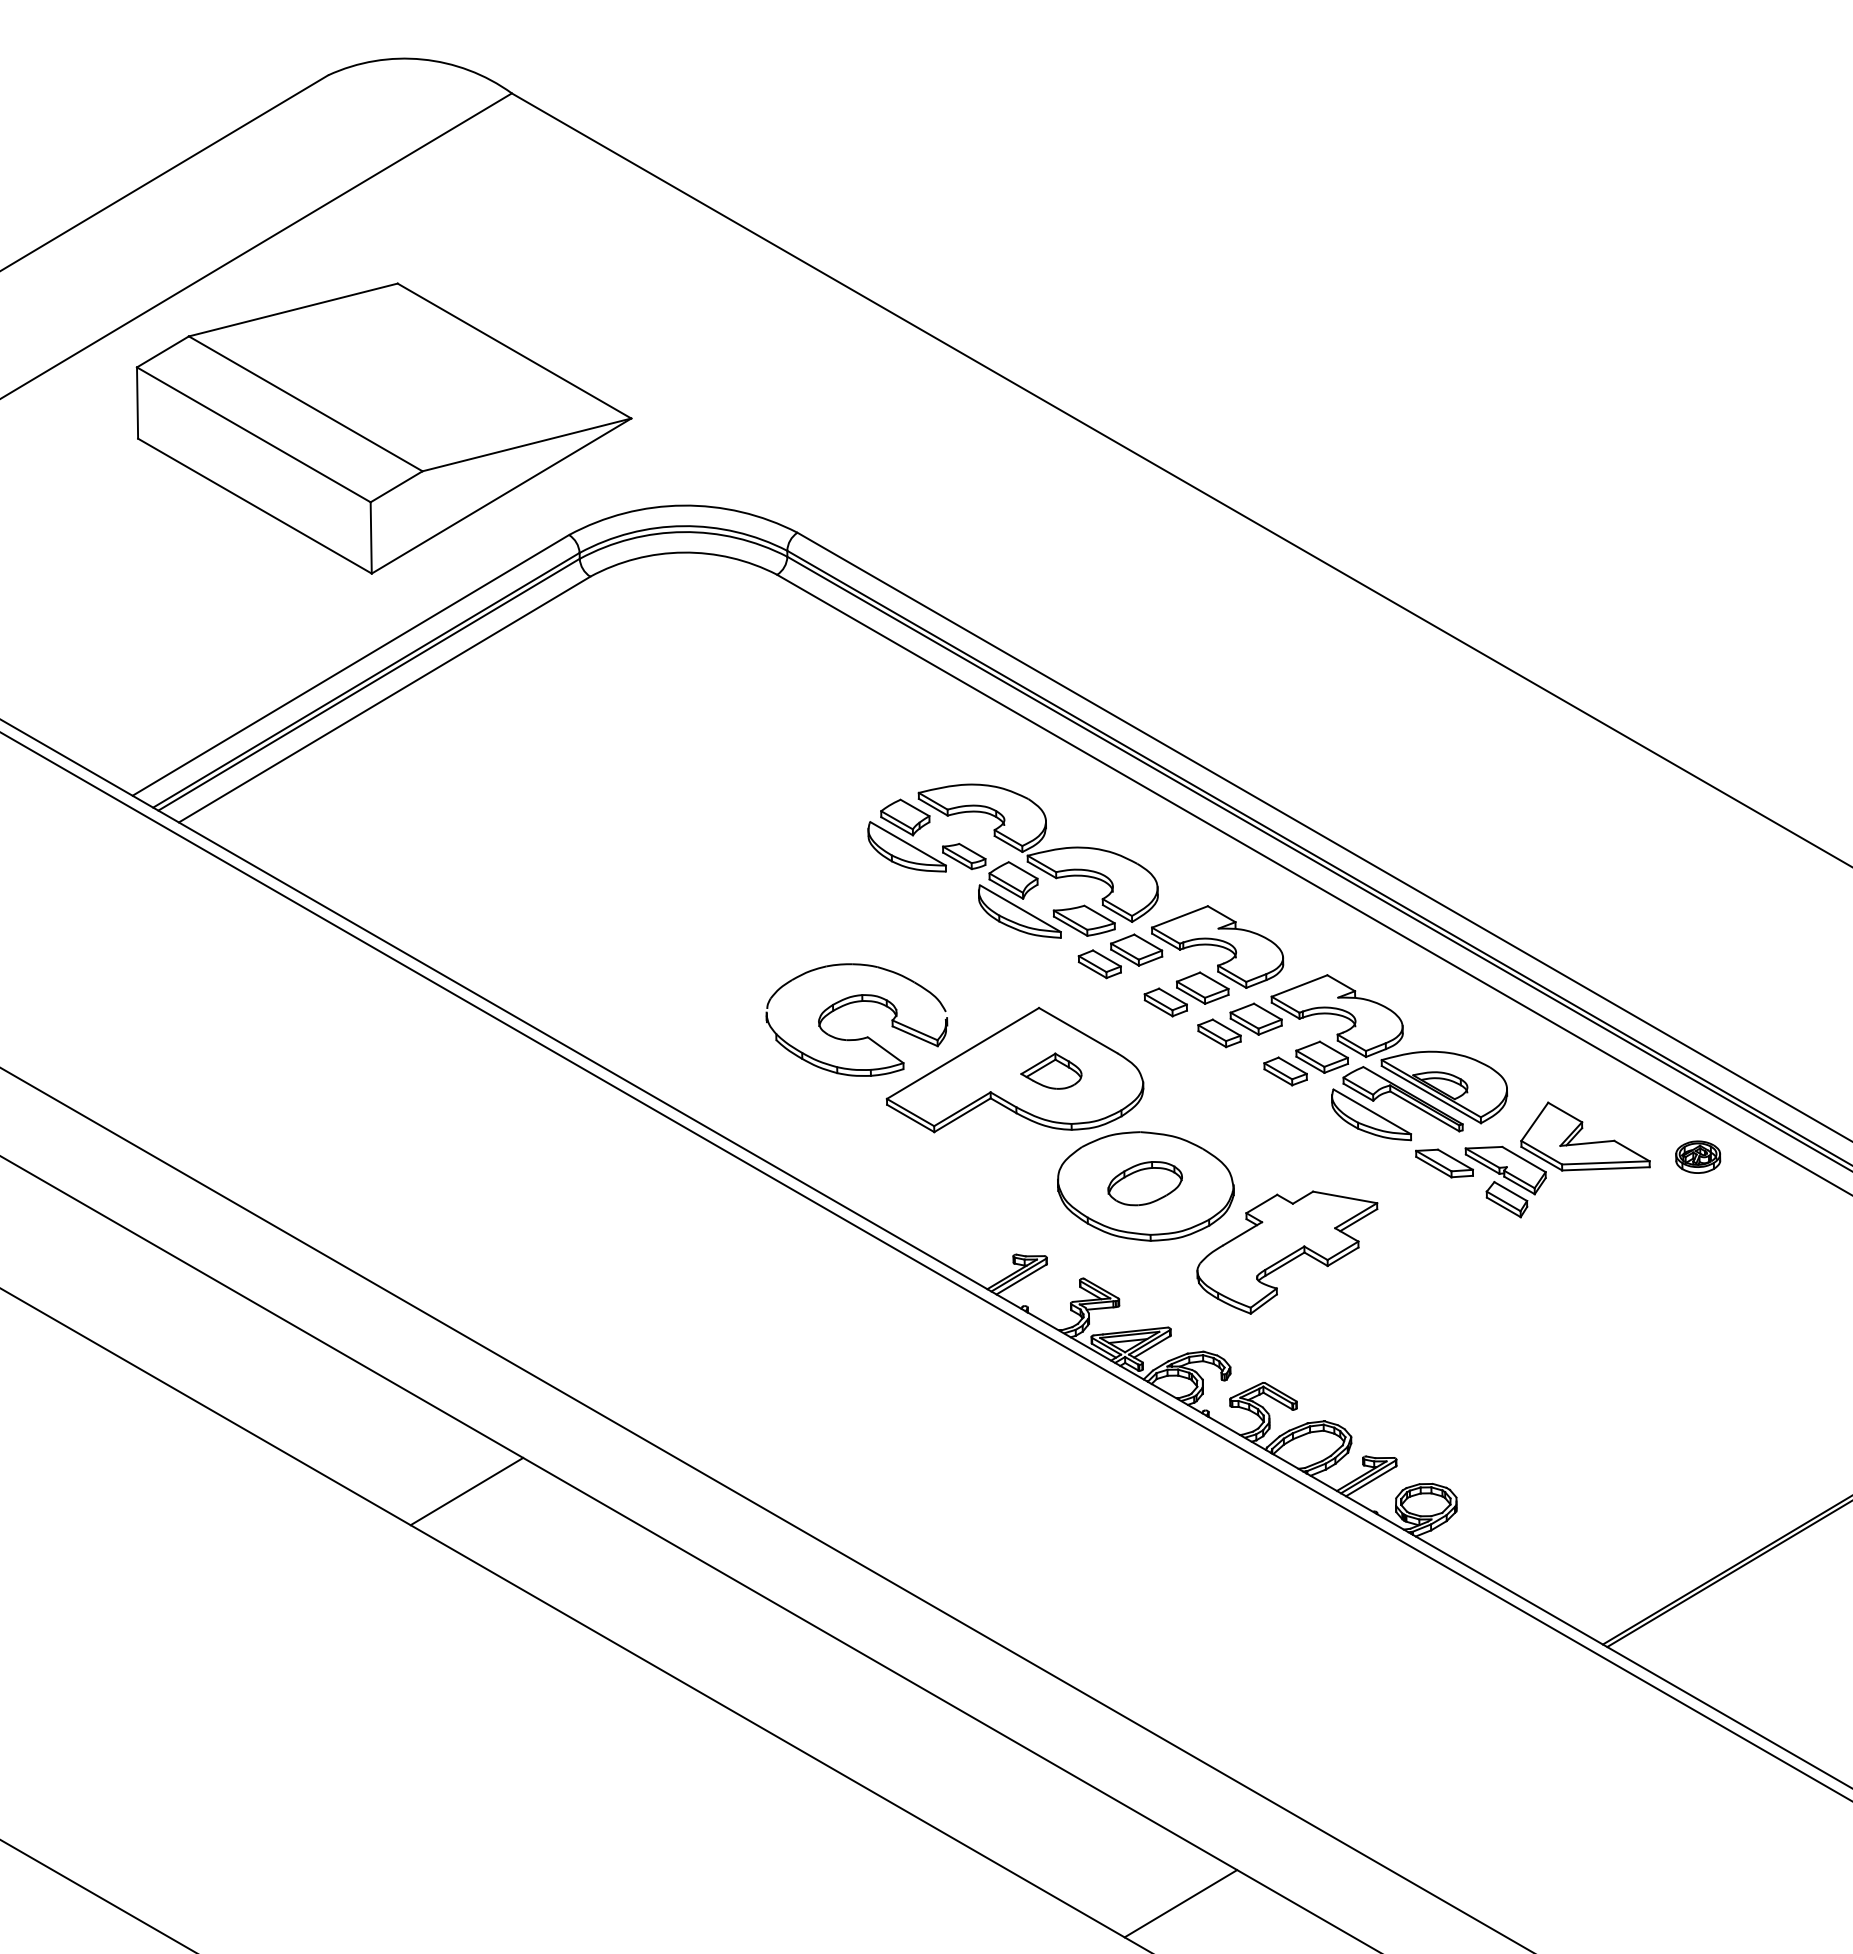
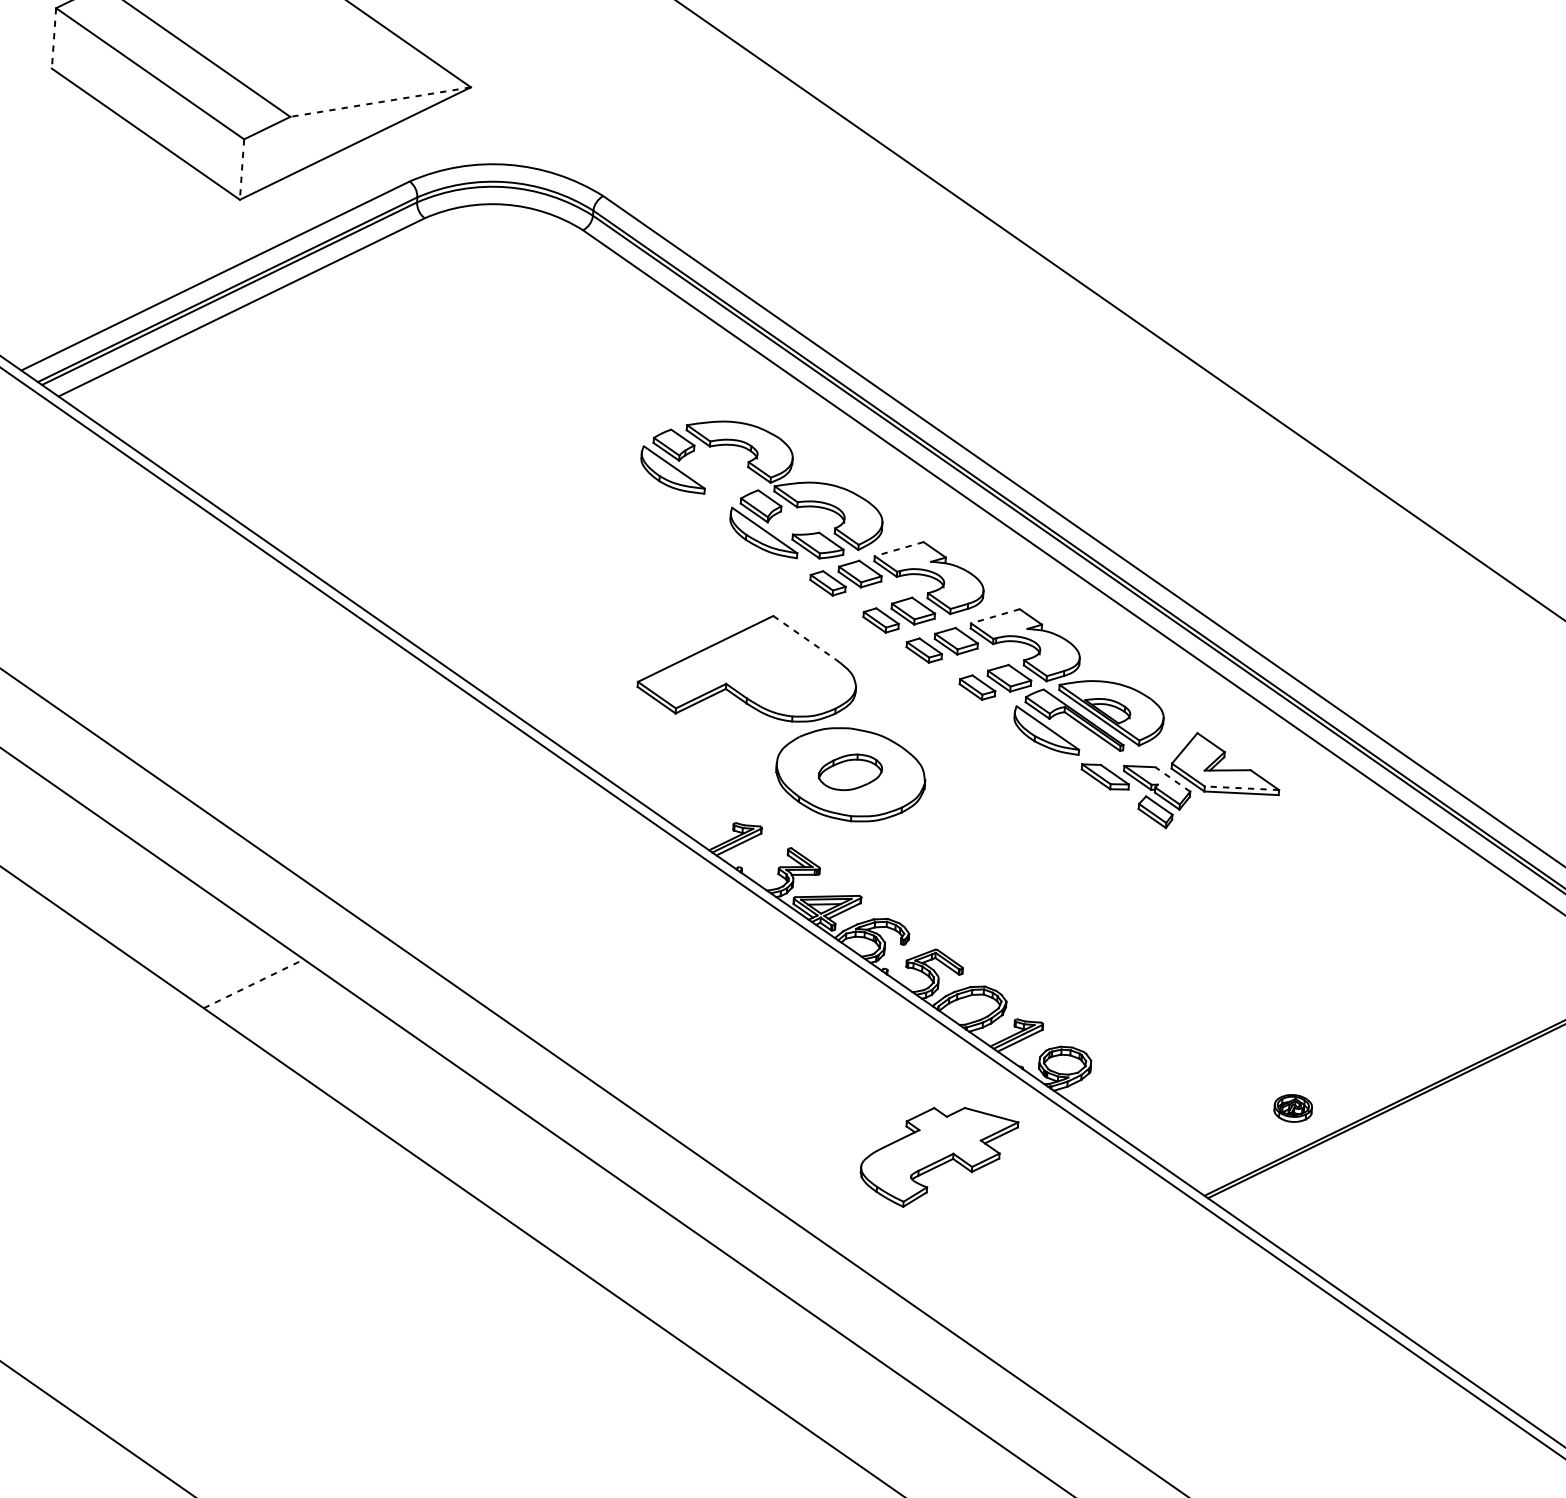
line: (137, 403) -> (53, 38), solid -> dashed
line: (526, 444) -> (380, 101), solid -> dashed
line: (371, 537) -> (242, 169), solid -> dashed
part: (964, 856) -> (721, 482), removed
line: (1179, 916) -> (898, 548), solid -> dashed
line: (1299, 986) -> (995, 616), solid -> dashed
part: (853, 1003) -> (616, 598), removed
line: (1078, 1030) -> (805, 637), solid -> dashed
part: (1051, 1070) -> (779, 669), removed
part: (1698, 1156) -> (1293, 1107), moved
line: (1523, 1159) -> (1172, 779), solid -> dashed
line: (1605, 1162) -> (1241, 787), solid -> dashed
part: (1287, 1252) -> (938, 1157), moved
line: (466, 1491) -> (253, 983), solid -> dashed
line: (1180, 1903) -> (828, 1384), removed

